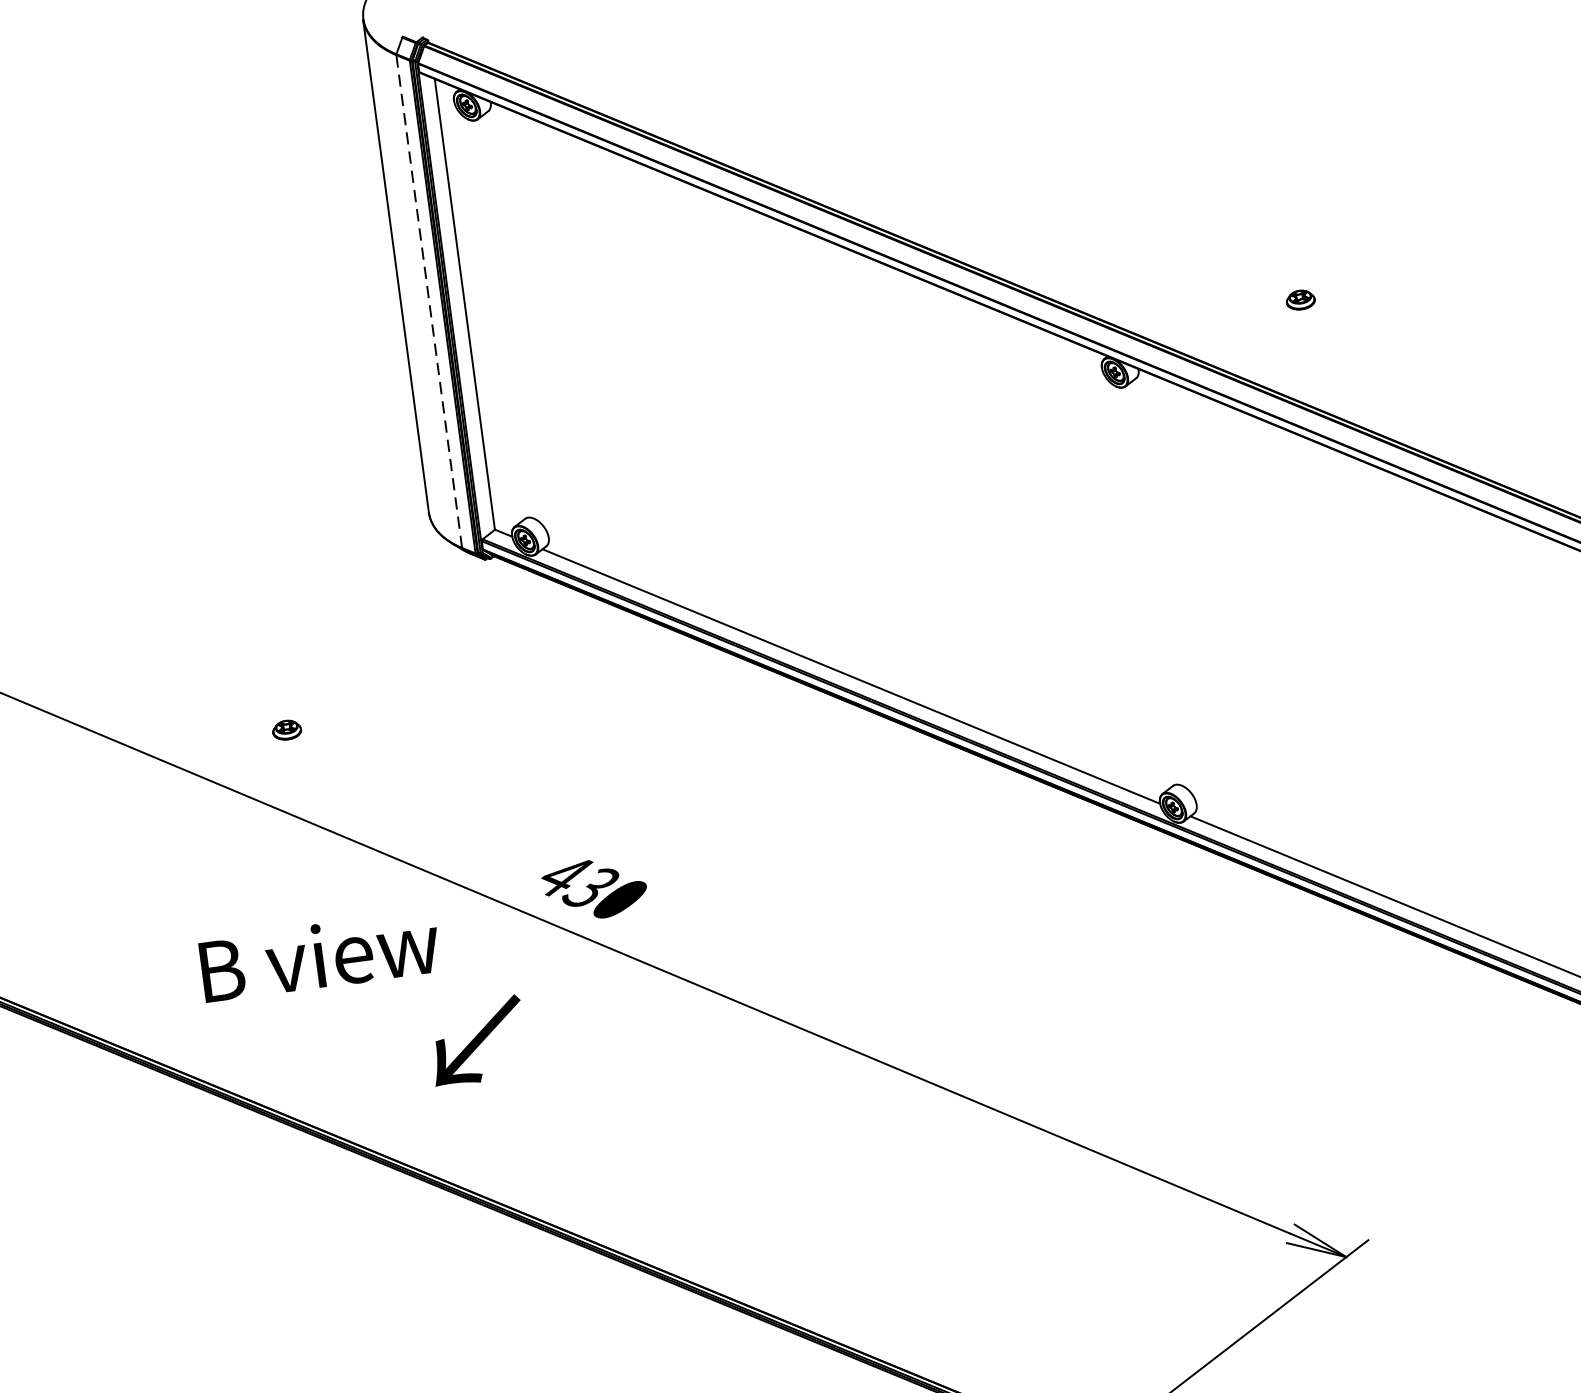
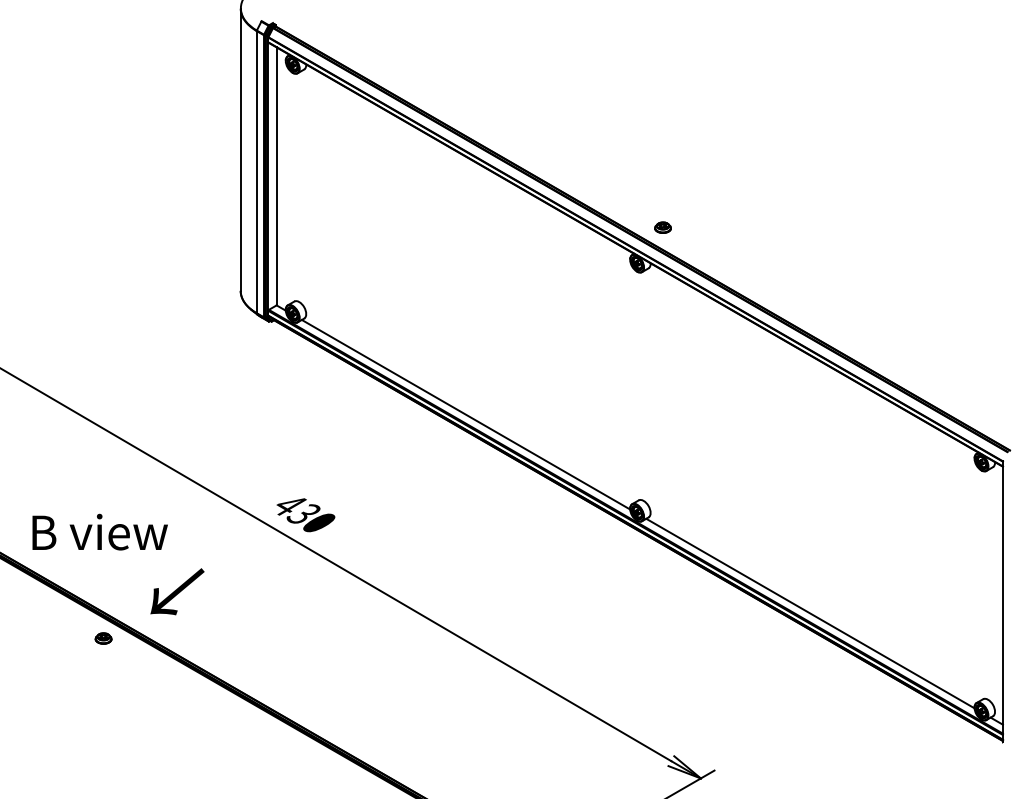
part: (1299, 299) -> (662, 227), moved
line: (428, 300) -> (256, 171), dashed -> solid
part: (286, 730) -> (103, 638), moved
text: (318, 955) -> (99, 531), moved
text: (477, 1040) -> (177, 591), moved

